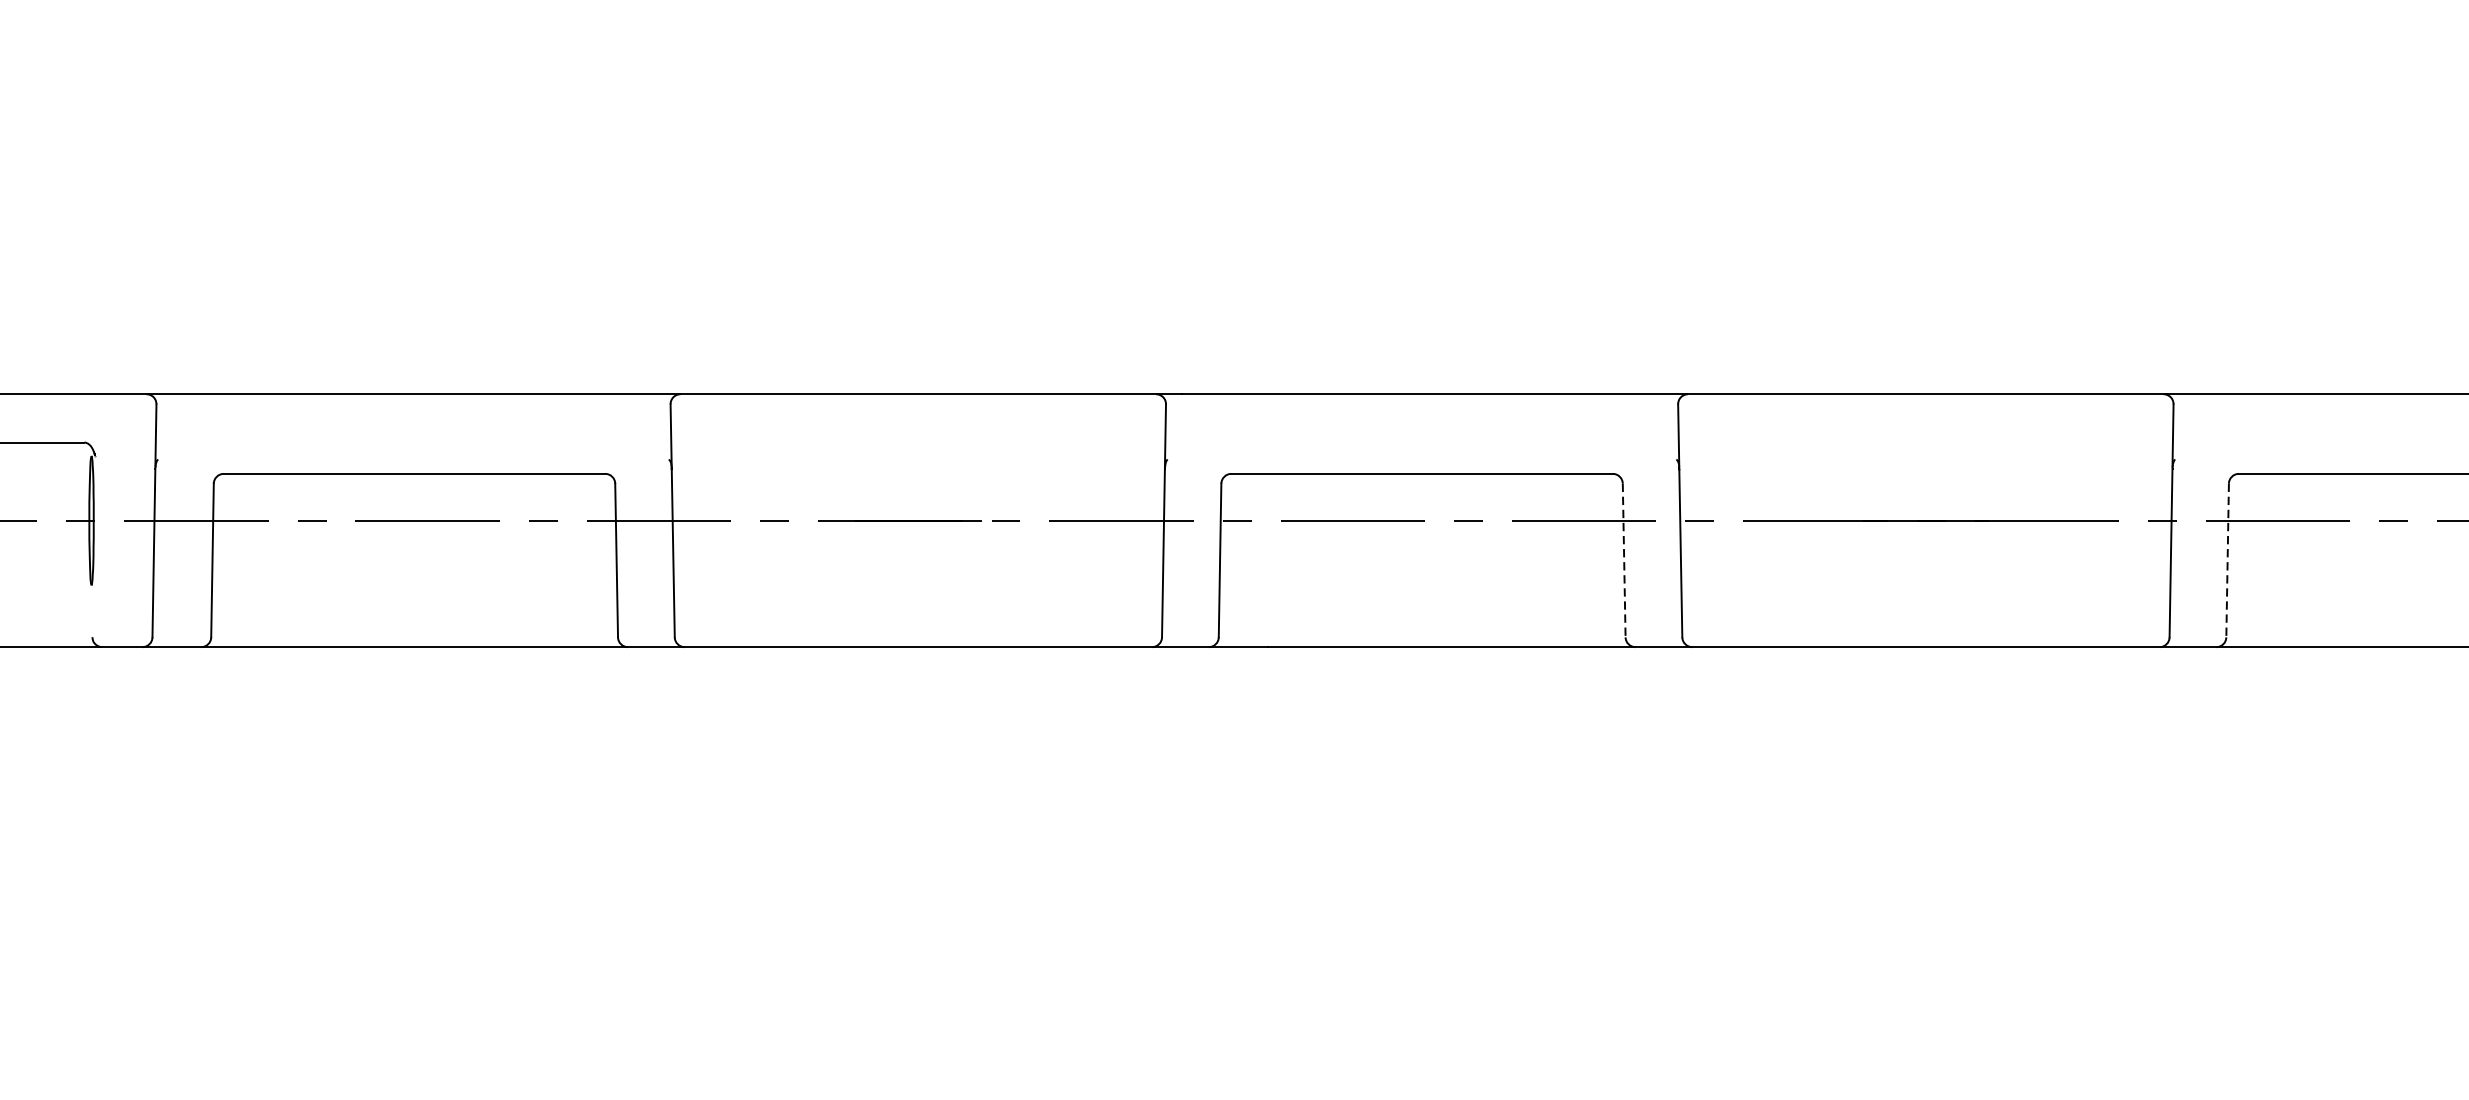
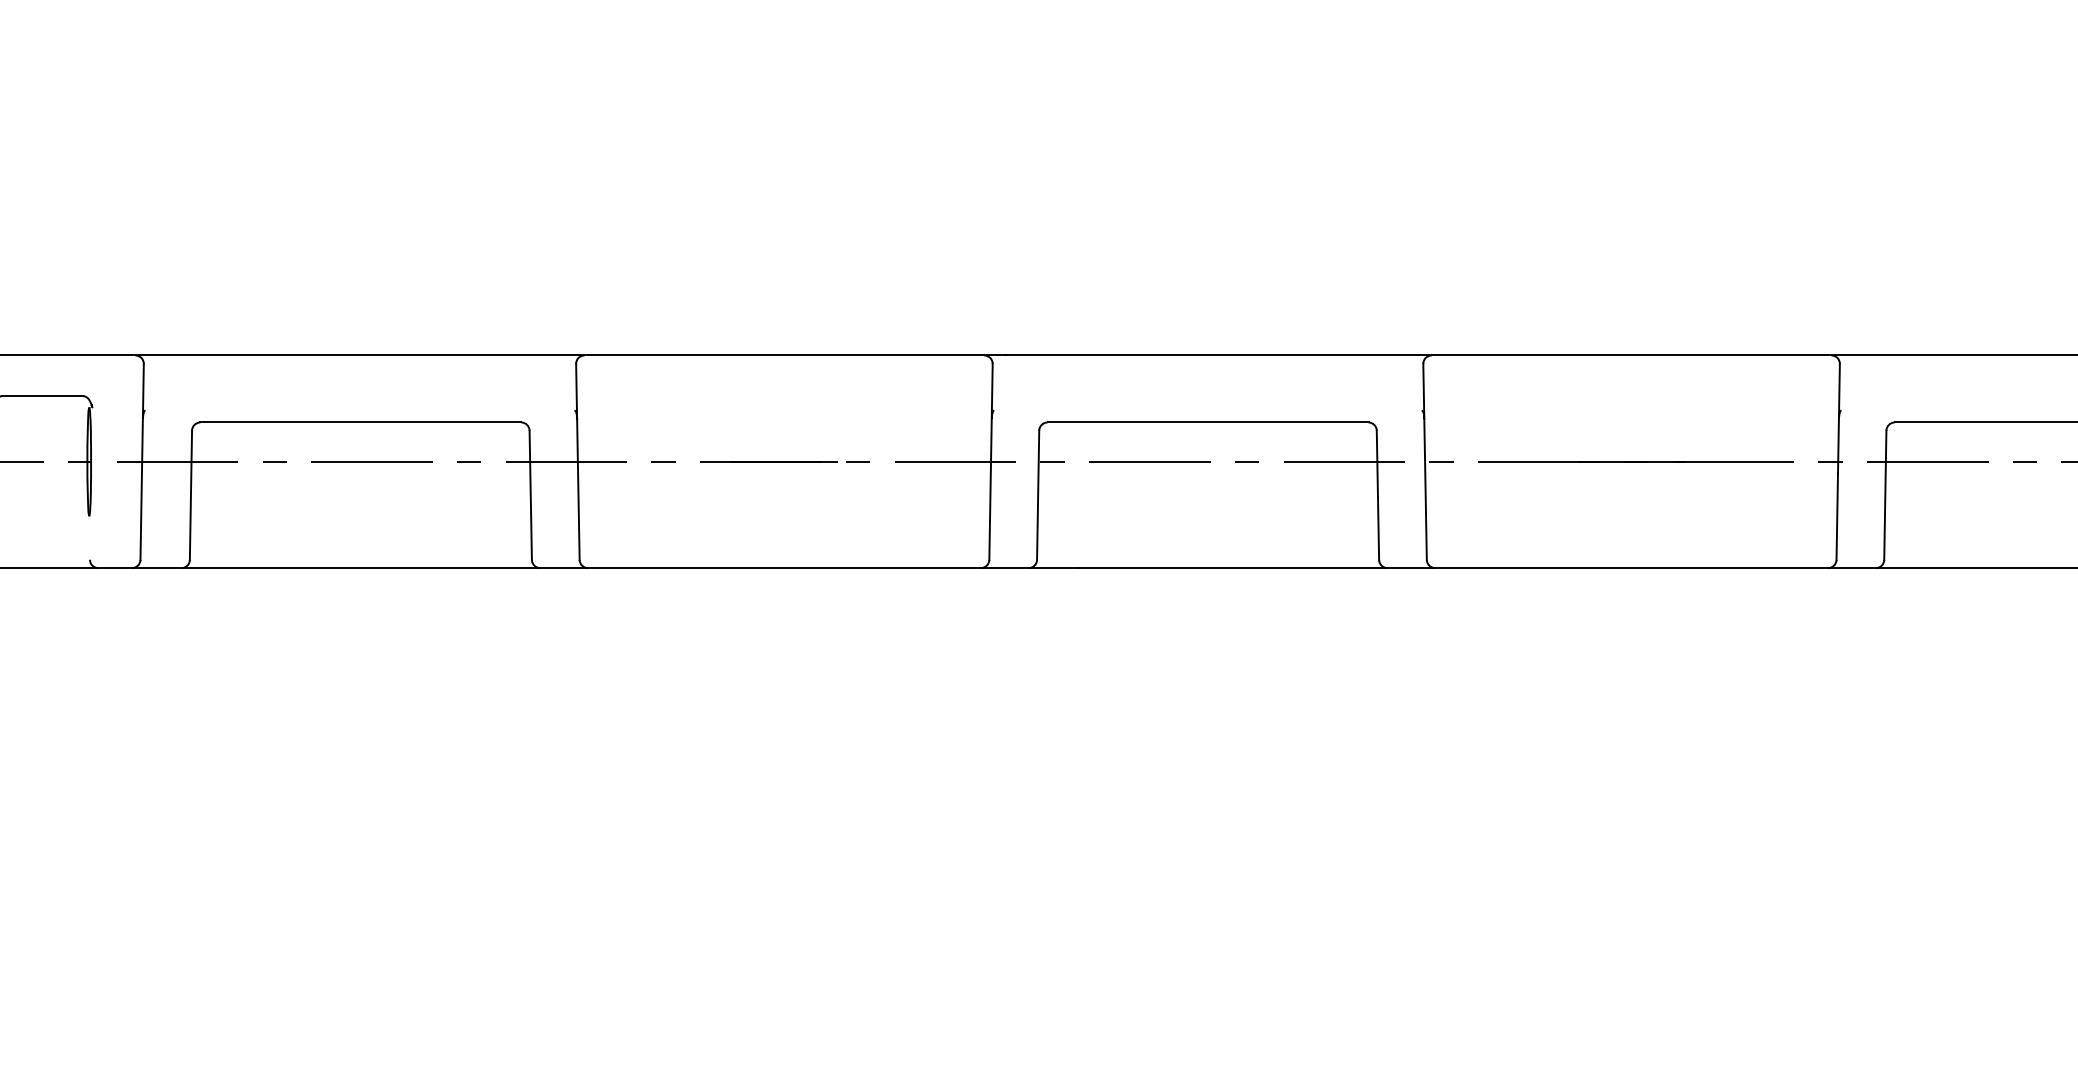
line: (1623, 560) -> (1377, 495), dashed -> solid
line: (2227, 560) -> (1885, 495), dashed -> solid

